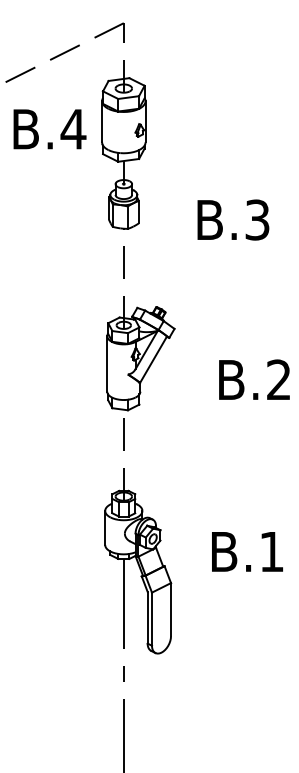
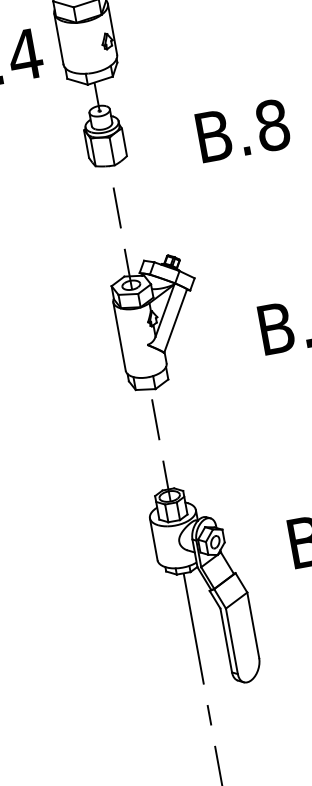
text: (257, 219) -> (272, 124), B.3 -> B.8

